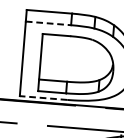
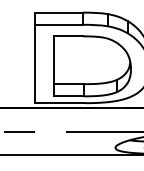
line: (48, 23) -> (59, 24), dashed -> solid
line: (43, 98) -> (60, 103), dashed -> solid

